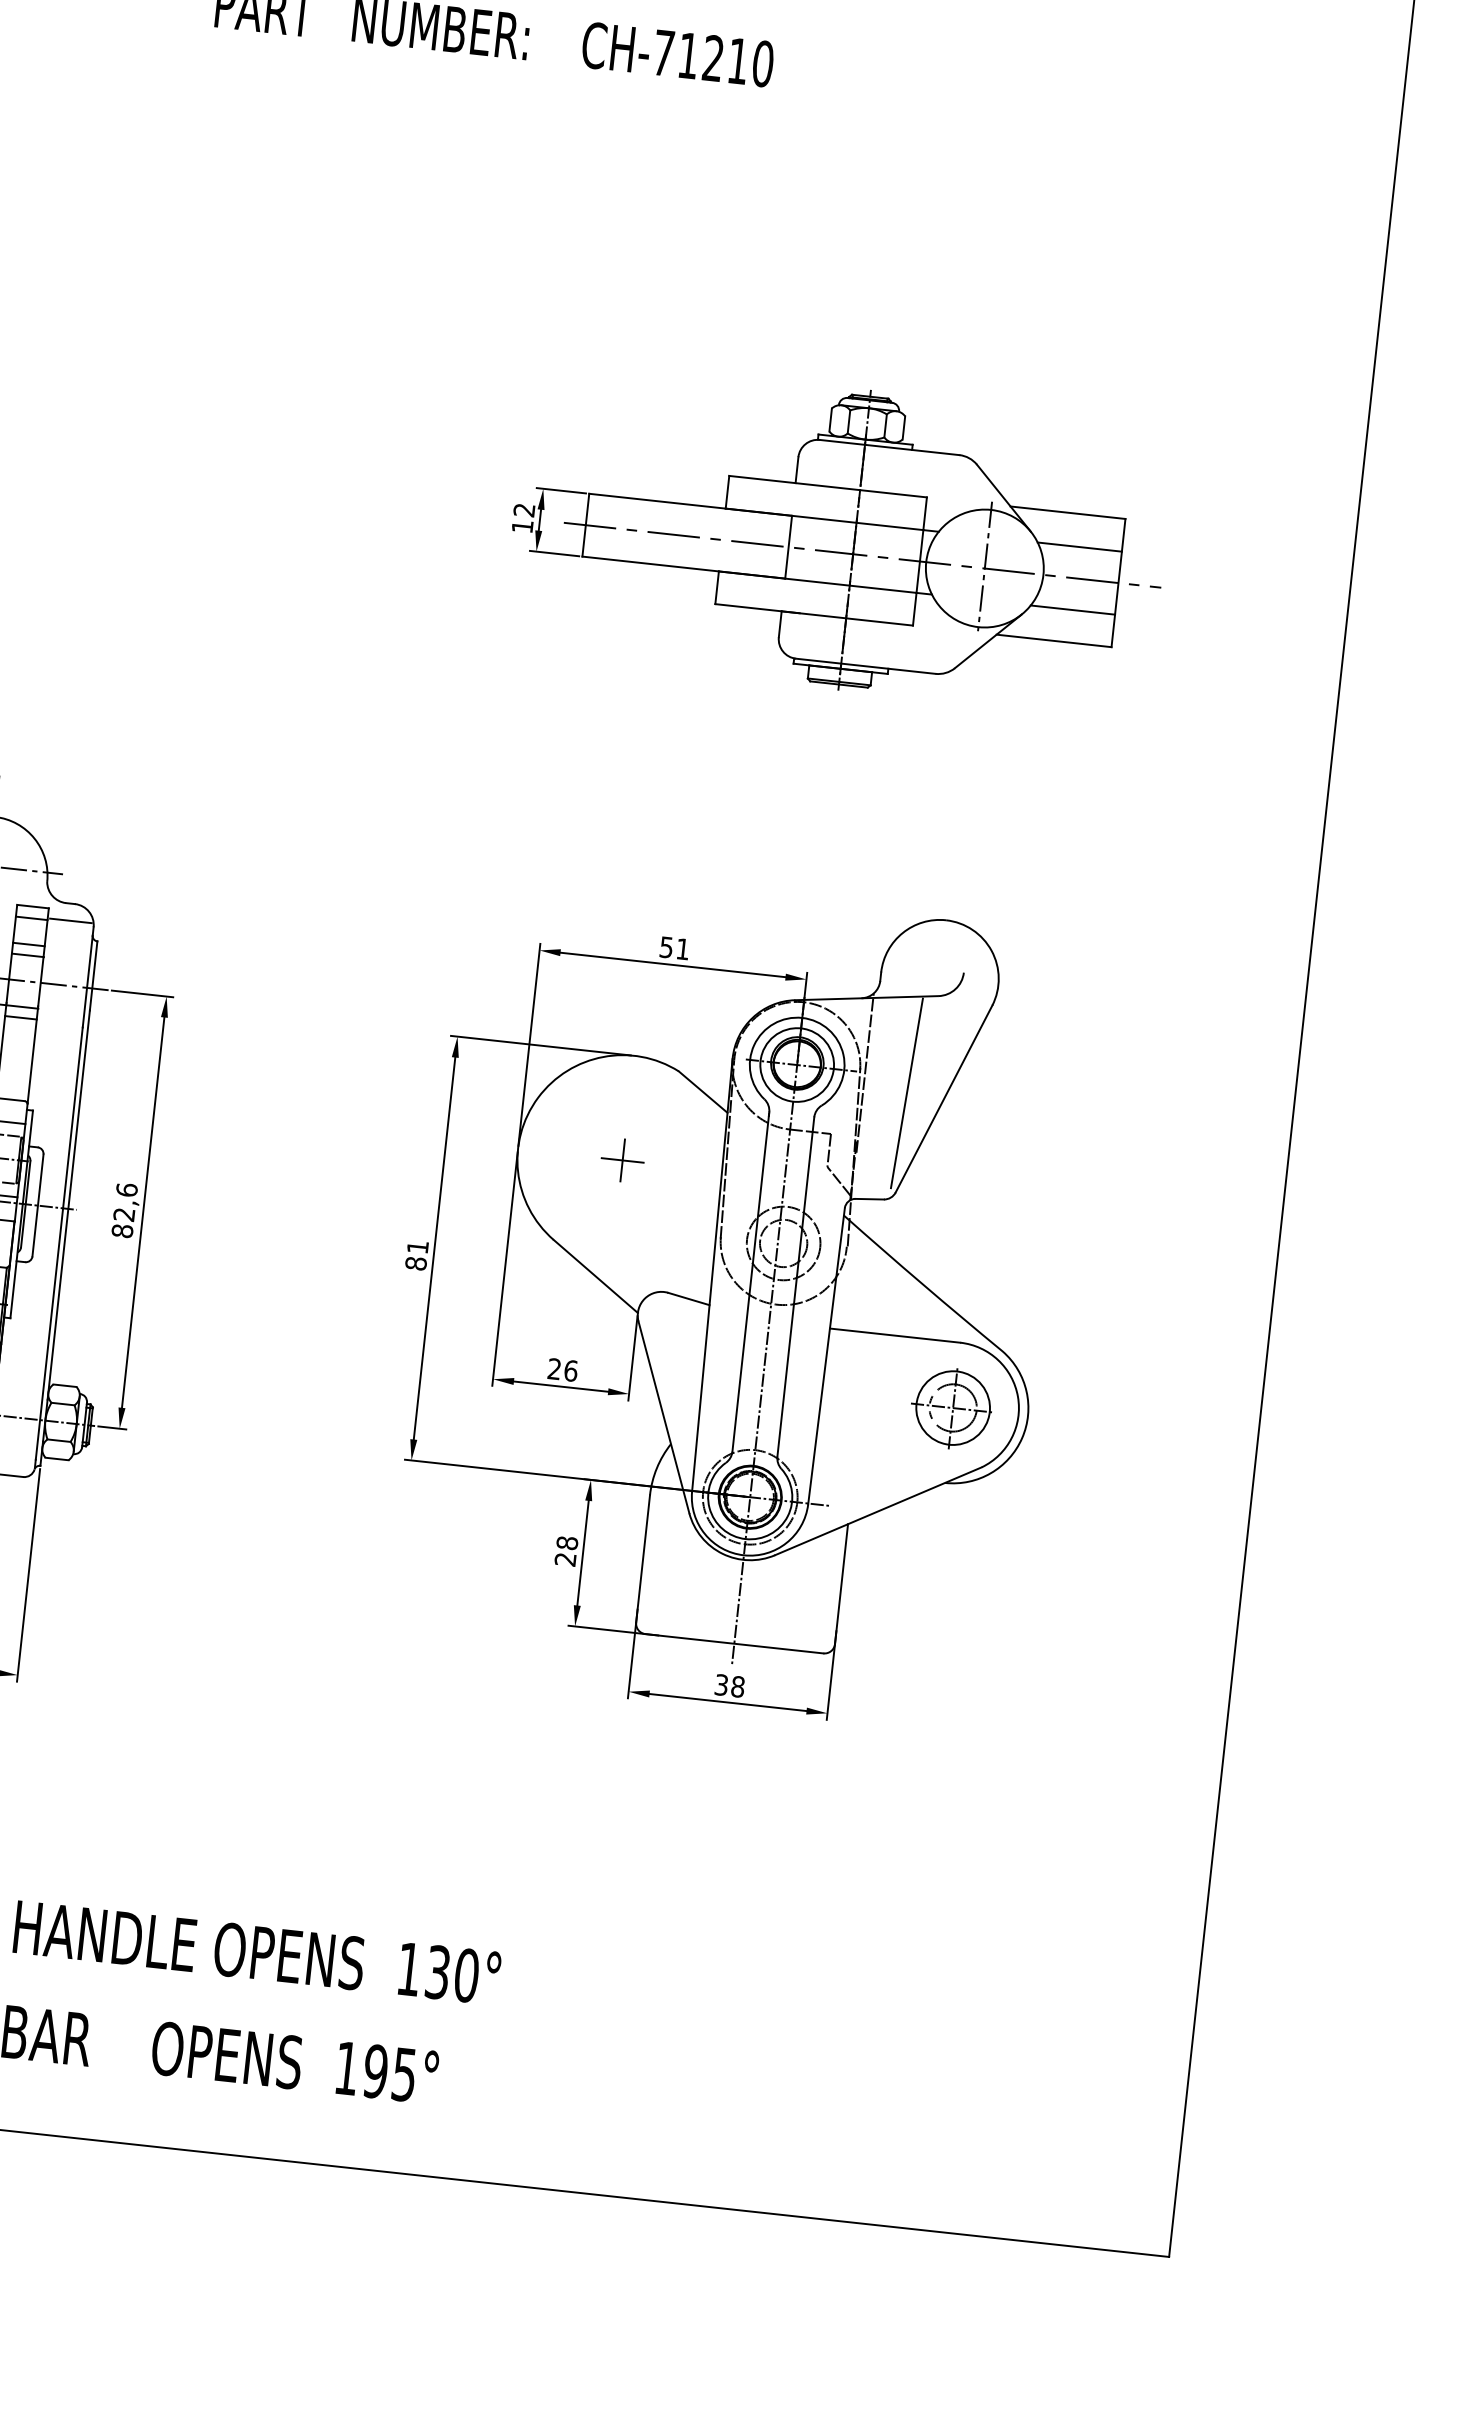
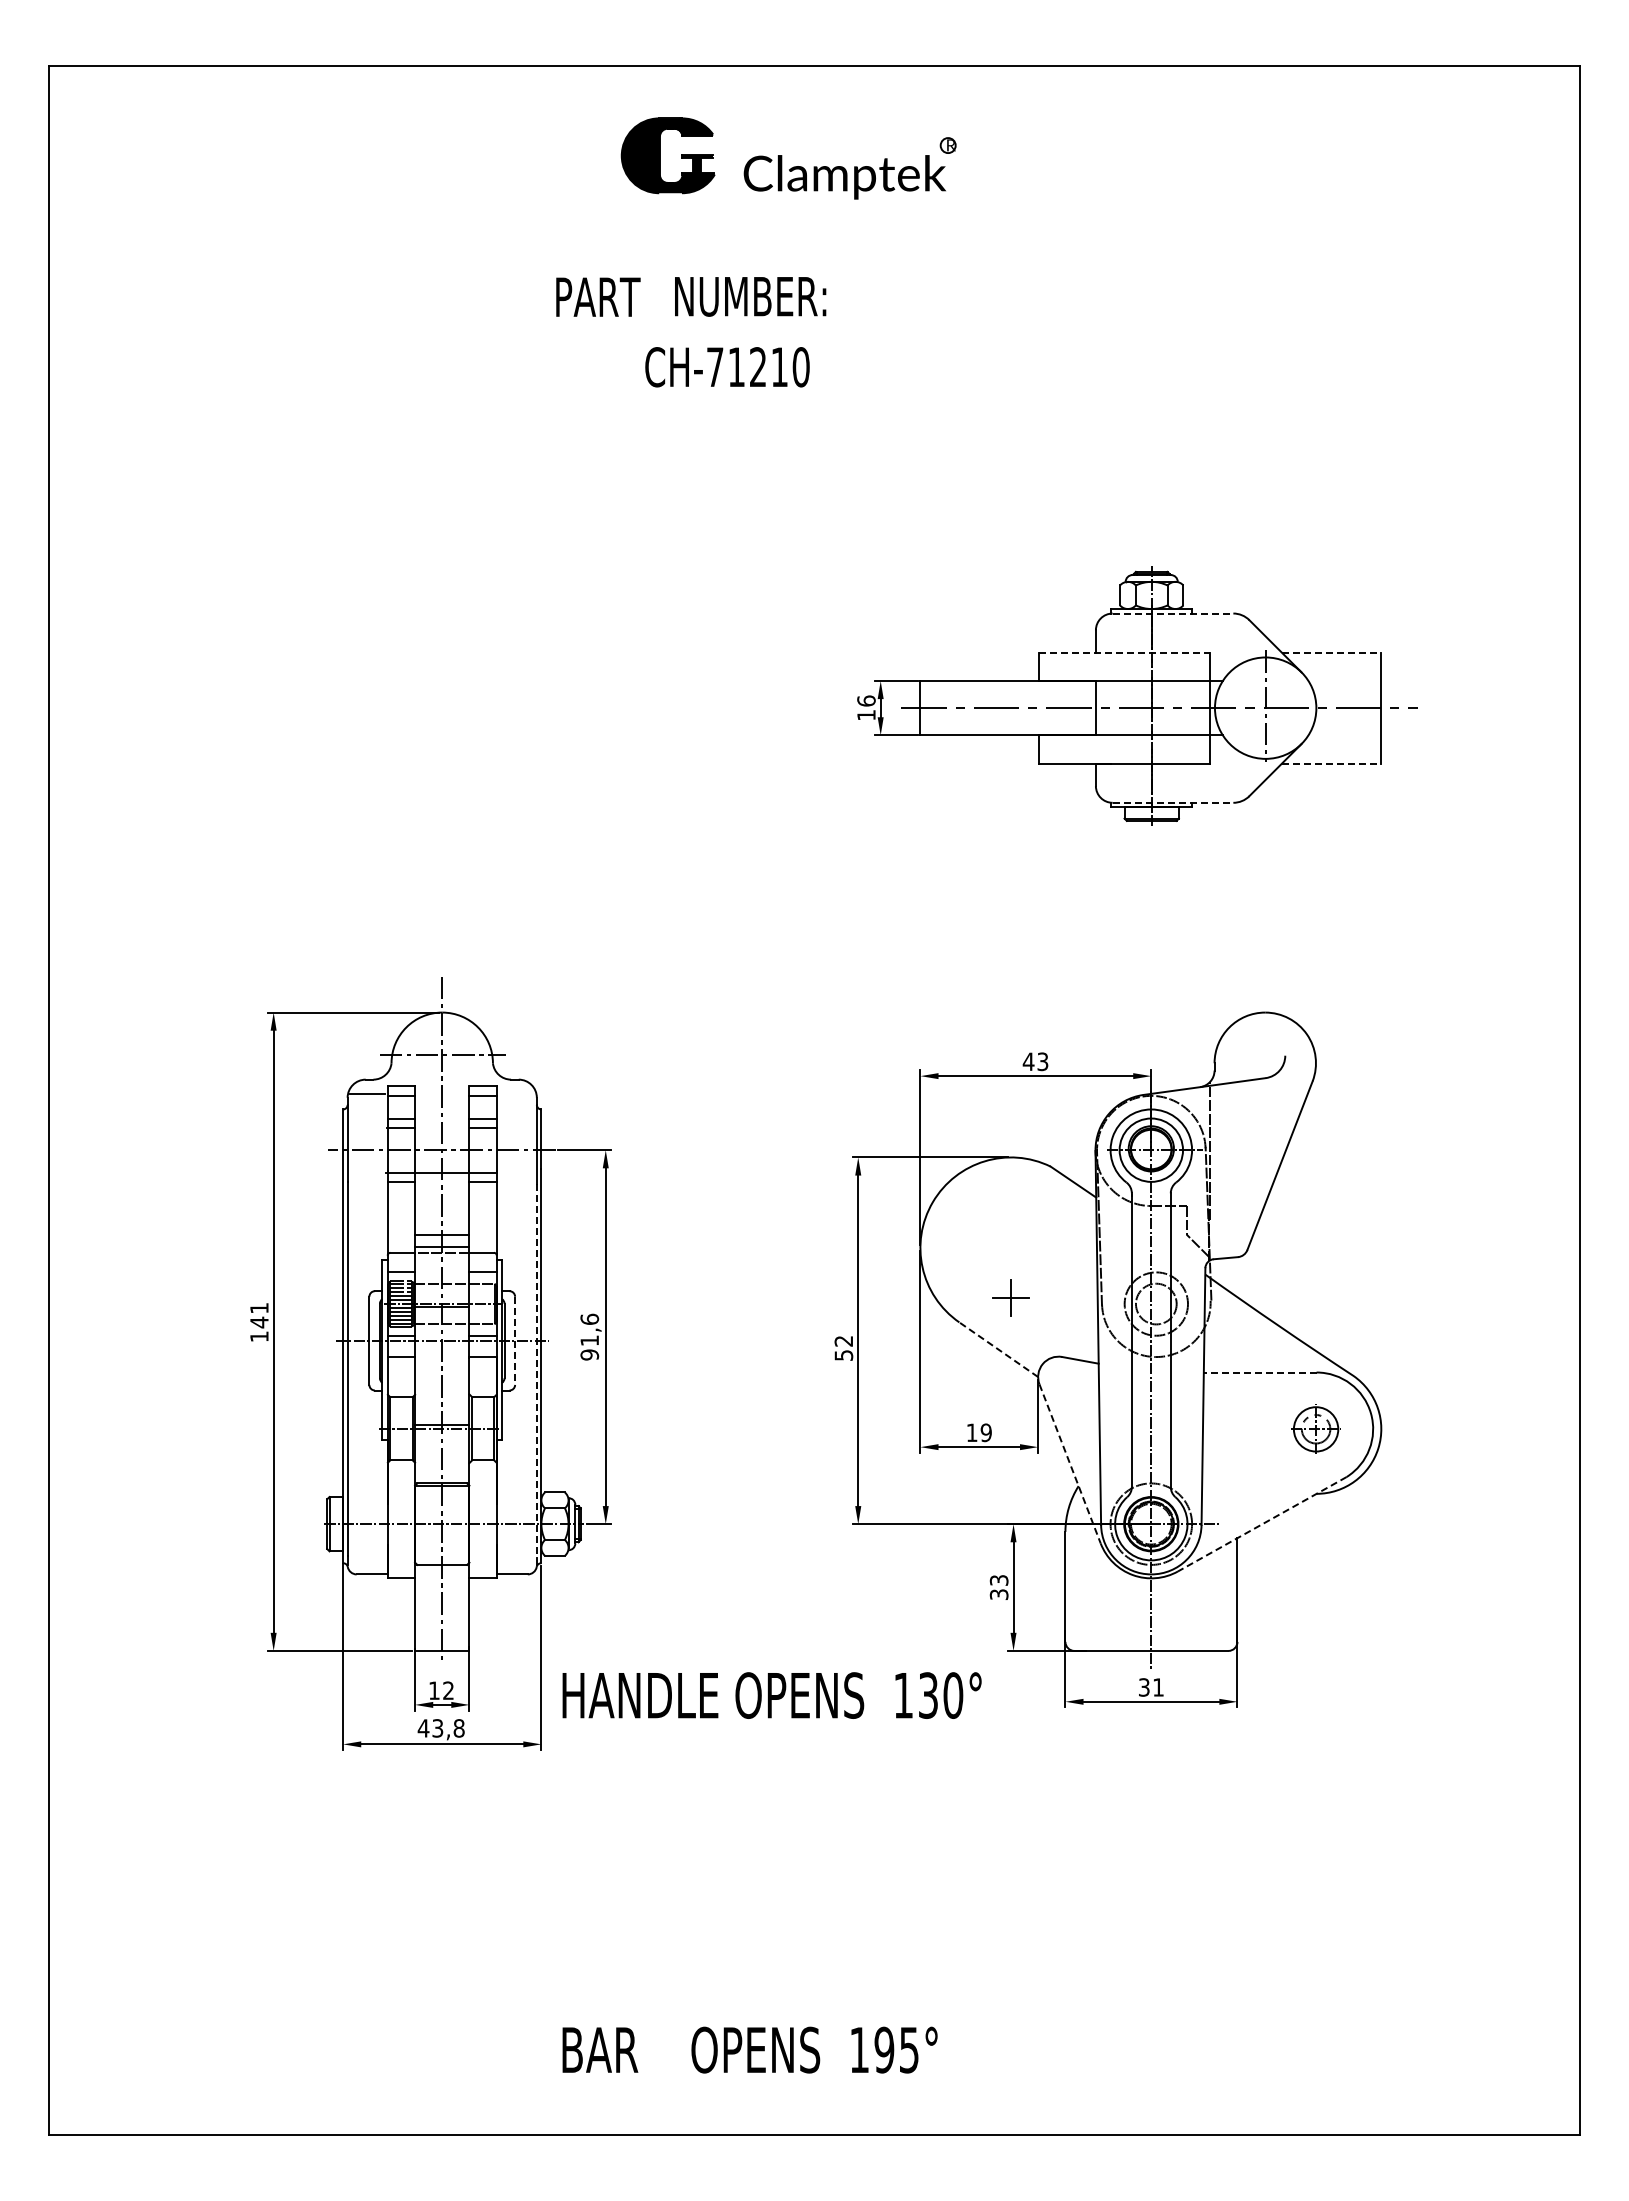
text: (677, 54) -> (727, 367), moved
line: (890, 447) -> (1173, 613), solid -> dashed
line: (828, 486) -> (1124, 652), solid -> dashed
text: (524, 509) -> (866, 700), 12 -> 16
line: (1067, 512) -> (1331, 652), solid -> dashed
line: (1079, 547) -> (1344, 681), removed
line: (1072, 610) -> (1344, 735), removed
line: (1053, 640) -> (1331, 763), solid -> dashed
line: (866, 665) -> (1173, 802), solid -> dashed
line: (70, 920) -> (516, 1094), removed
text: (674, 947) -> (1035, 1061), 51 -> 43
line: (906, 1092) -> (1247, 1163), removed
part: (622, 1159) -> (1010, 1297), moved
line: (38, 1206) -> (515, 1341), solid -> dashed
text: (123, 1222) -> (589, 1347), 82,6 -> 91,6
line: (58, 1243) -> (536, 1371), solid -> dashed
text: (416, 1255) -> (843, 1348), 81 -> 52
line: (595, 1276) -> (998, 1349), solid -> dashed
line: (894, 1335) -> (1259, 1372), solid -> dashed
text: (562, 1369) -> (978, 1432), 26 -> 19
part: (950, 1408) -> (1314, 1429), size x0.7
line: (664, 1418) -> (1070, 1464), solid -> dashed
line: (878, 1511) -> (1262, 1524), solid -> dashed
text: (566, 1550) -> (999, 1586), 28 -> 33
text: (738, 1686) -> (1158, 1687), 38 -> 31
text: (256, 1952) -> (771, 1695), moved

